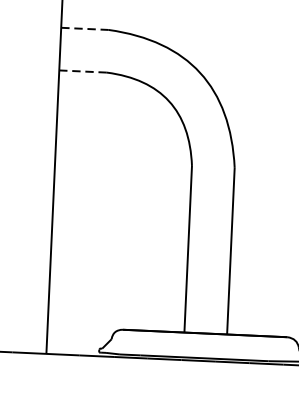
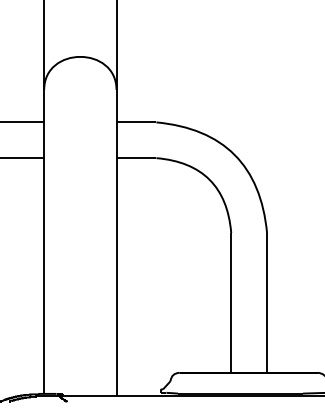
line: (85, 29) -> (136, 122), dashed -> solid
line: (83, 71) -> (136, 158), dashed -> solid

